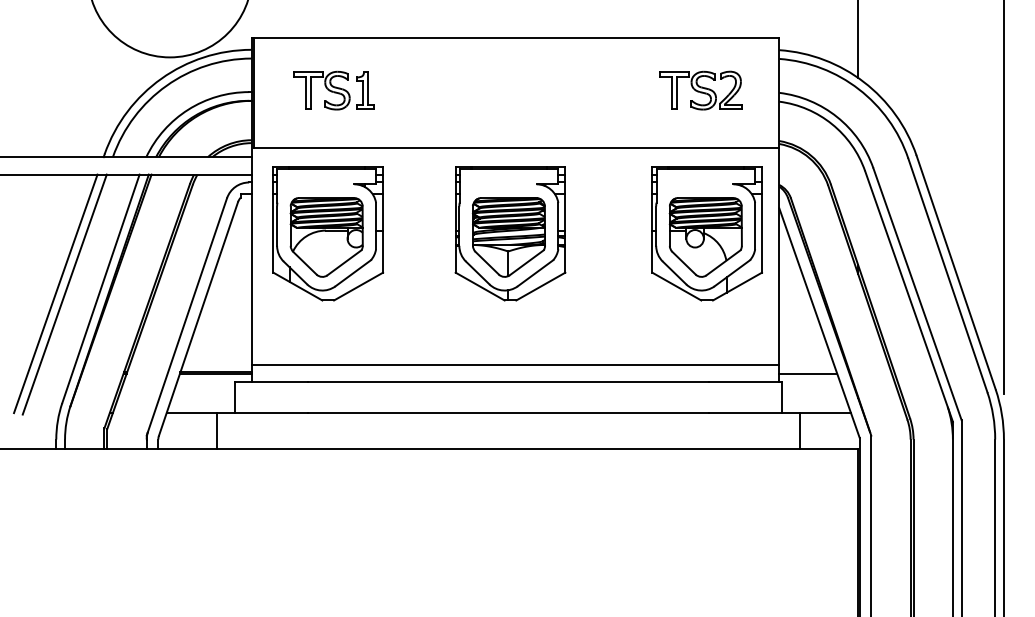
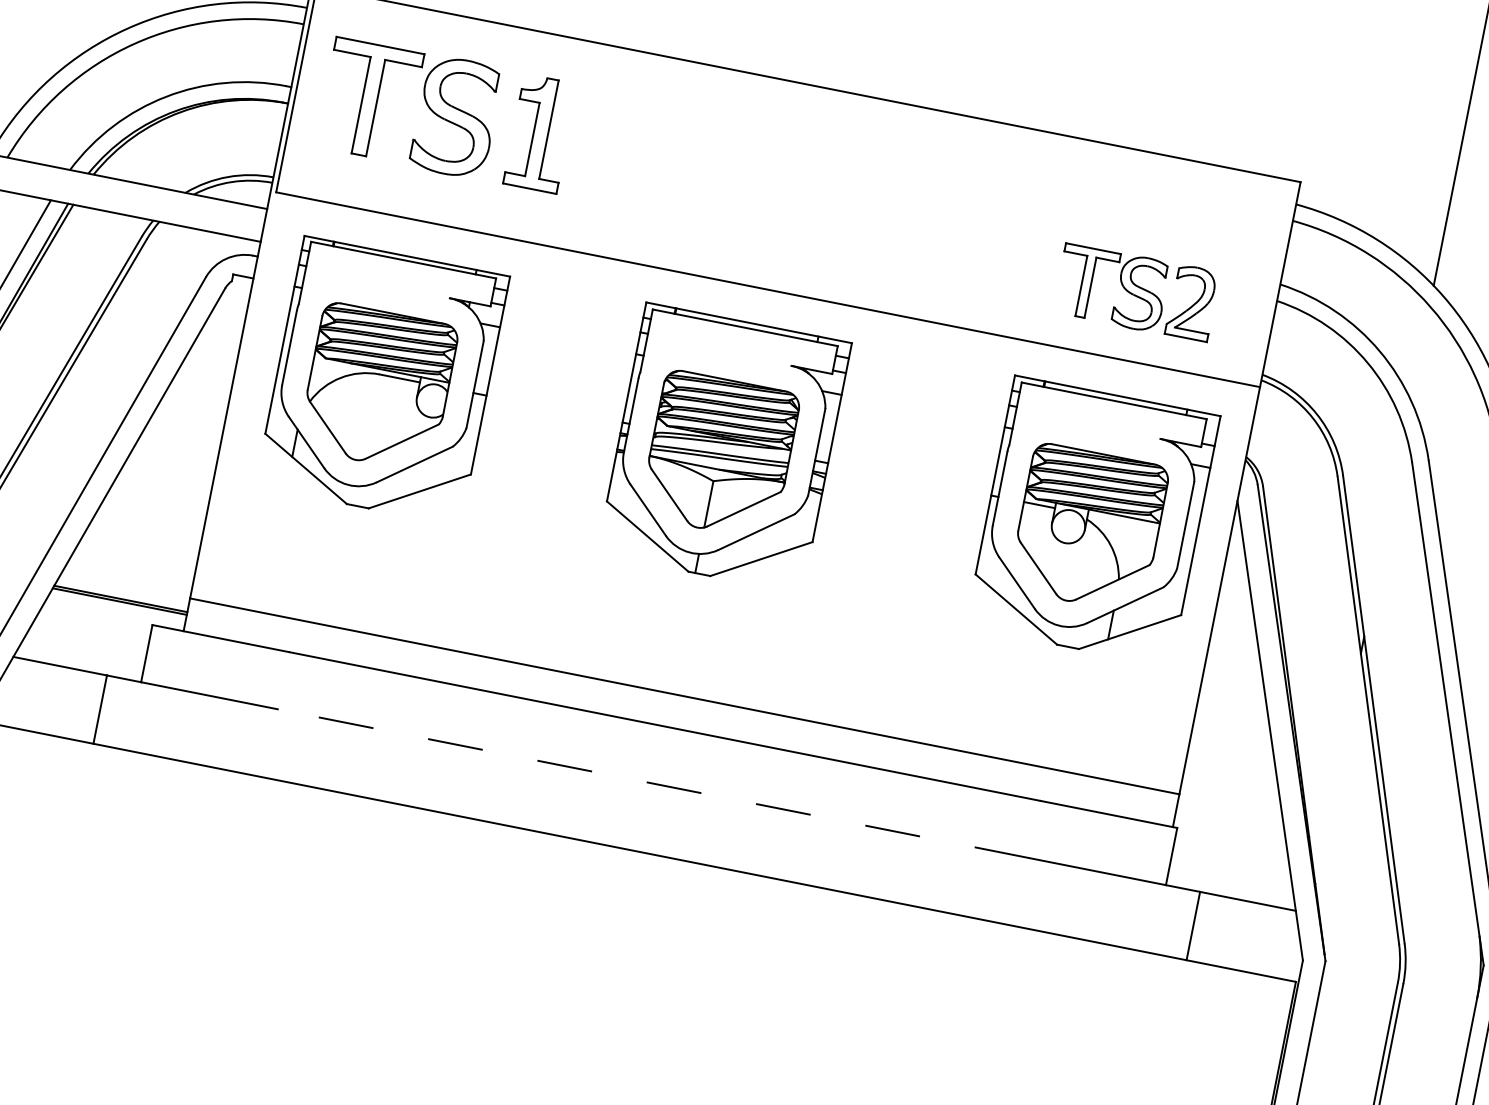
part: (333, 90) -> (445, 114), size x1.6
part: (700, 90) -> (1135, 292), moved
line: (808, 373) -> (1230, 821), removed
line: (507, 412) -> (652, 782), solid -> dashed

